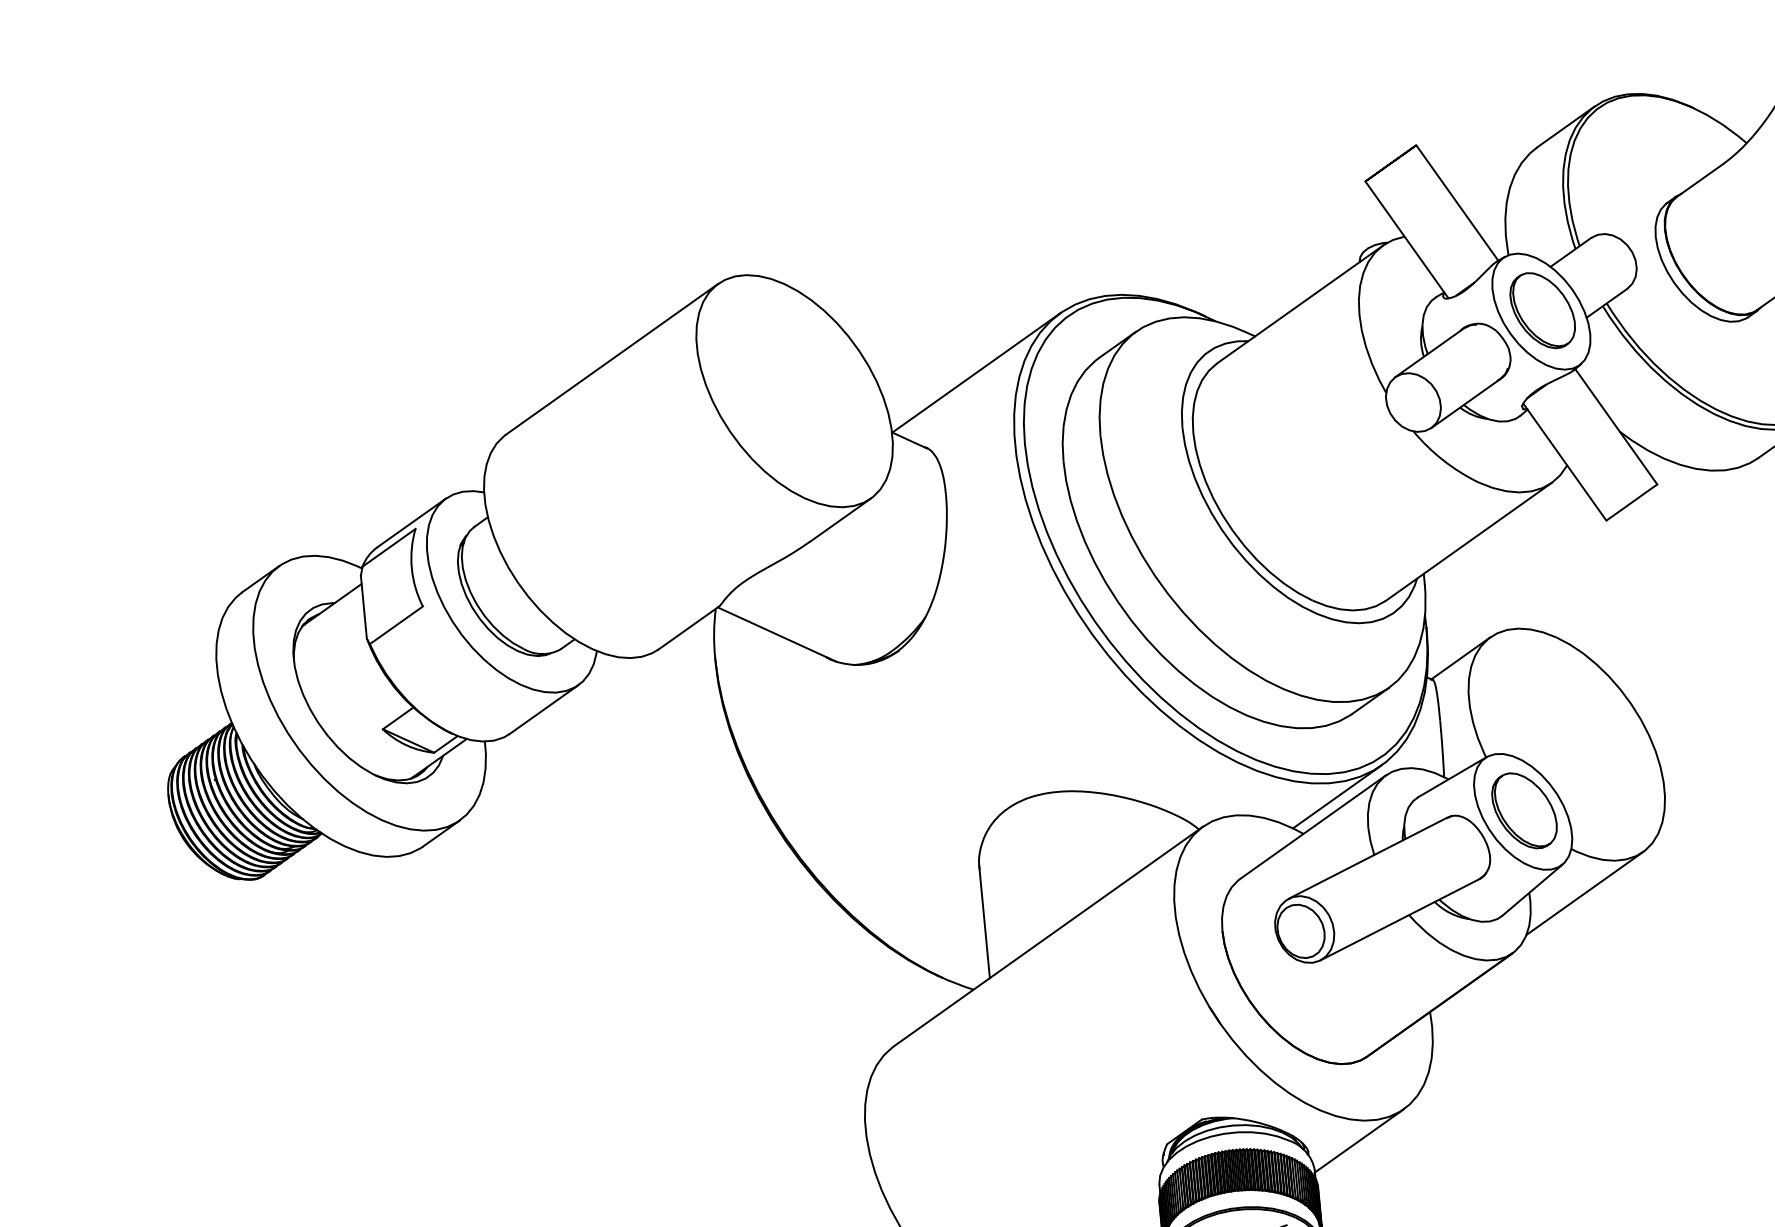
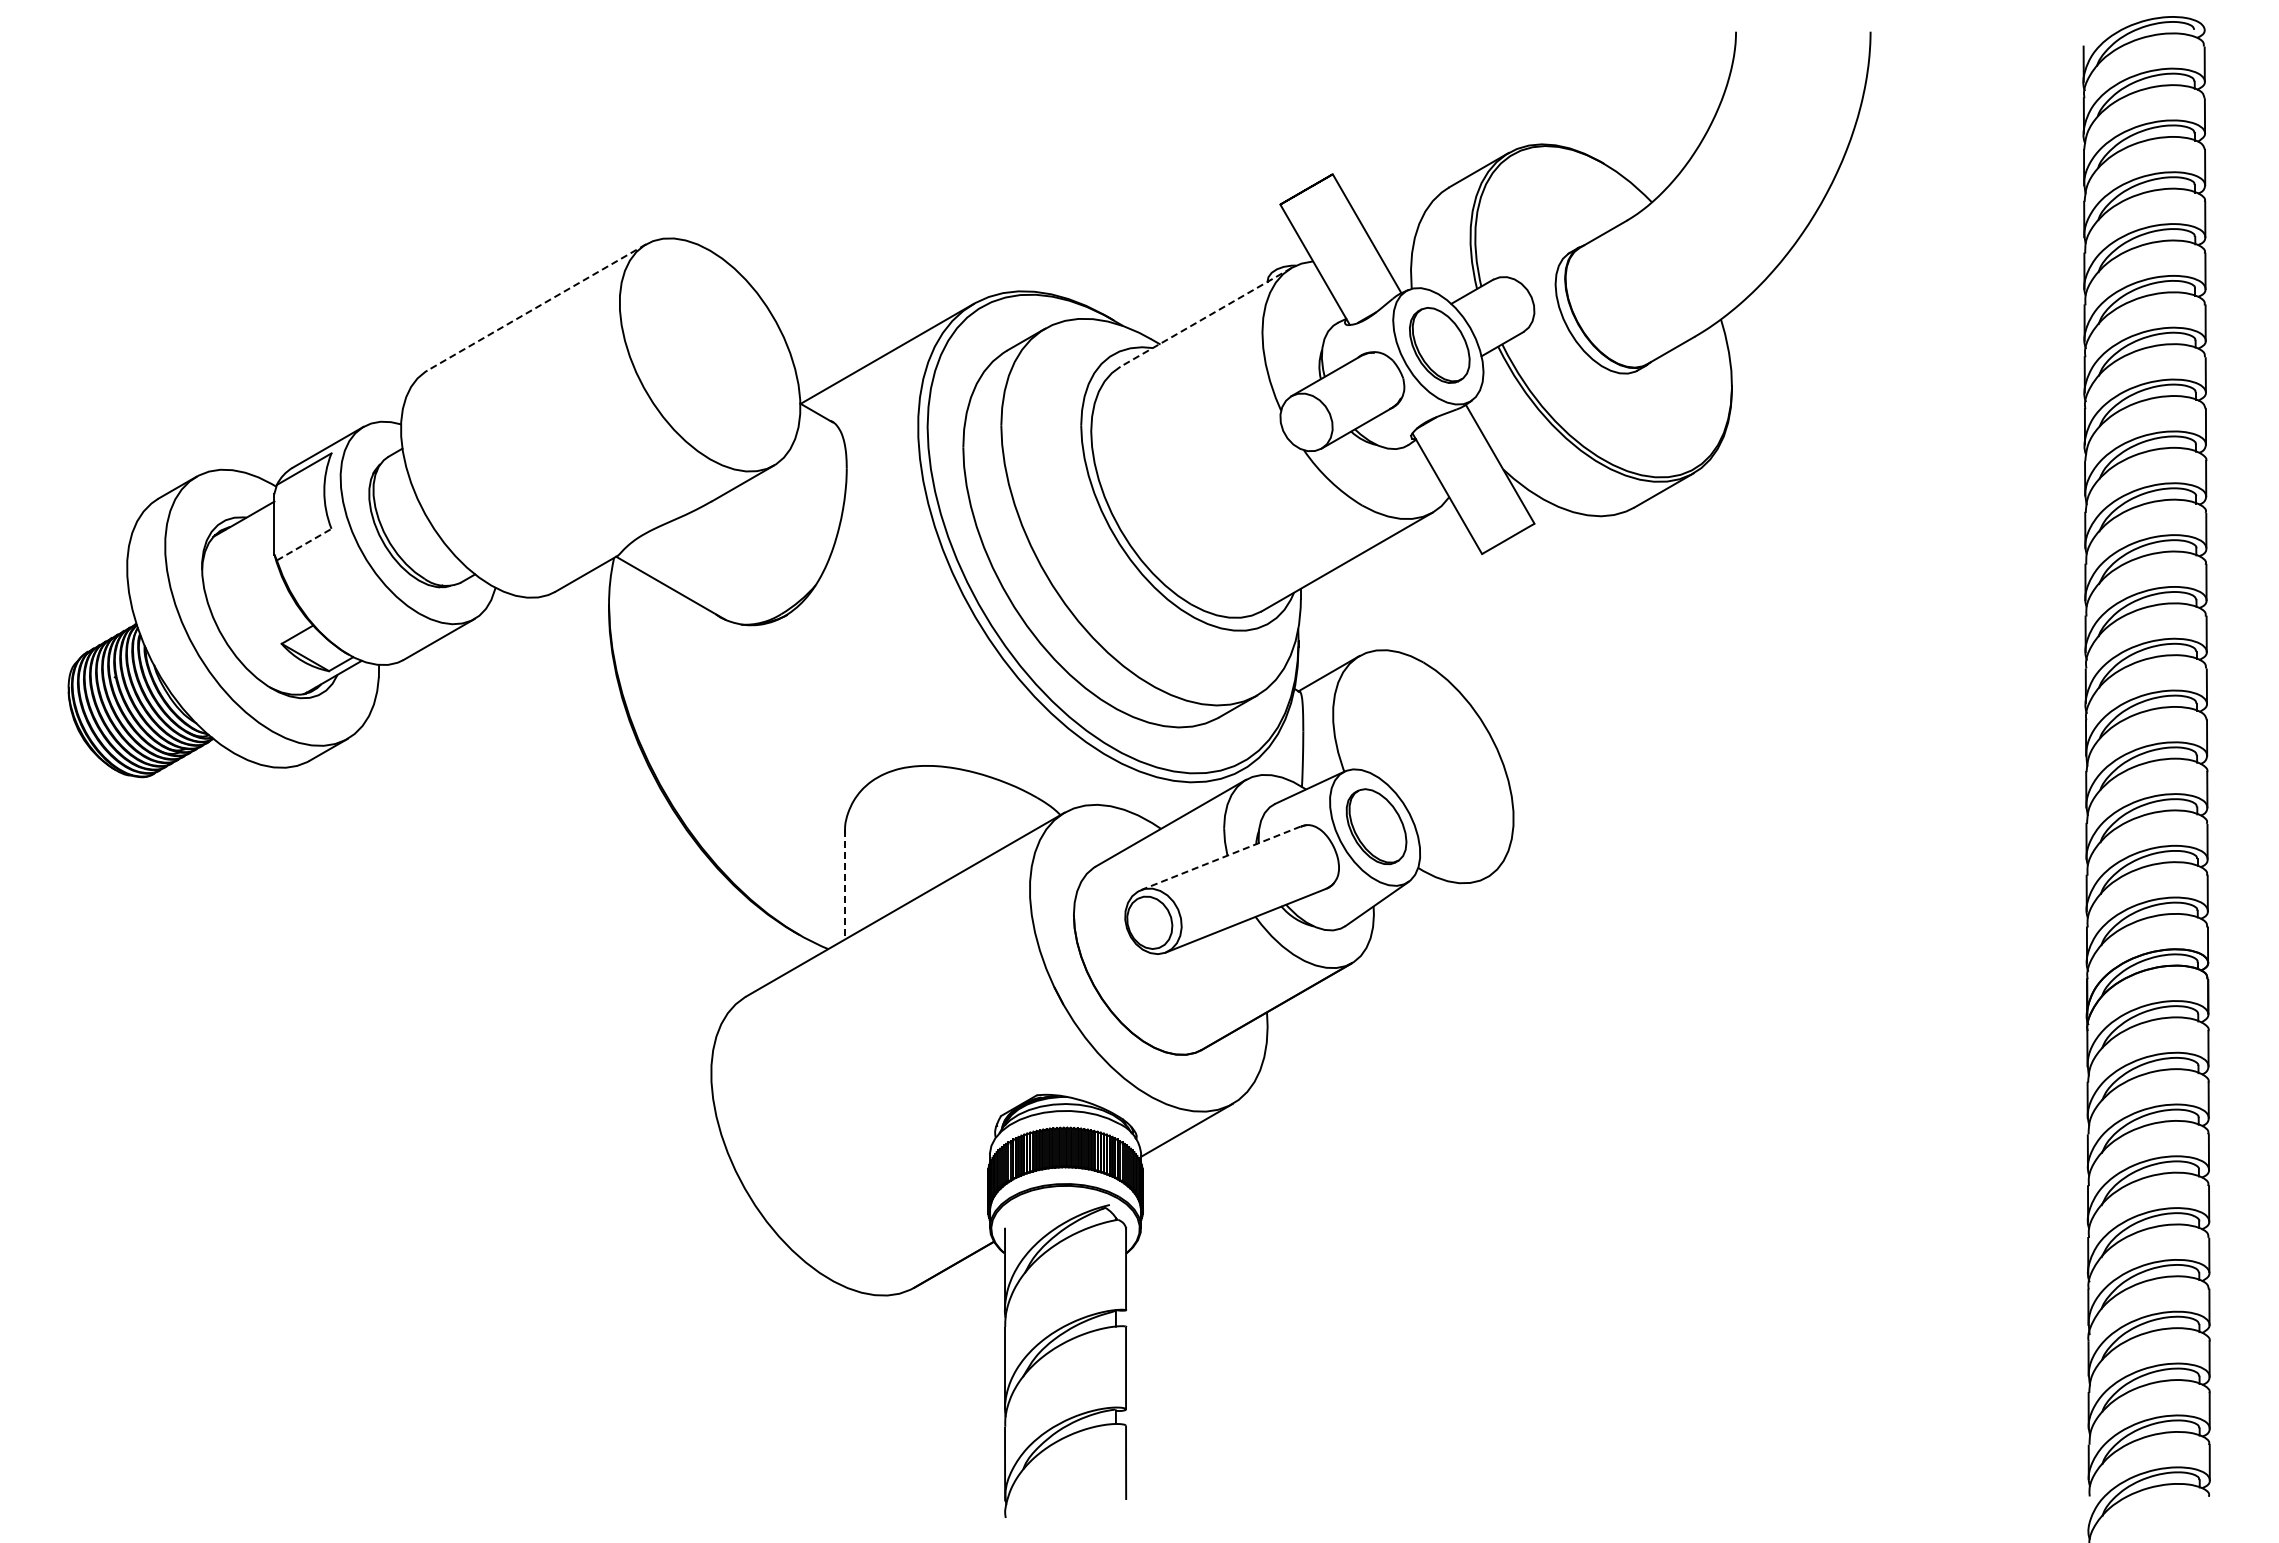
line: (1300, 304) -> (1206, 317), solid -> dashed
line: (611, 359) -> (536, 307), solid -> dashed
line: (396, 625) -> (304, 544), solid -> dashed
line: (1336, 796) -> (1196, 795), removed
line: (1367, 858) -> (1220, 858), solid -> dashed
line: (1585, 892) -> (1427, 911), removed
line: (985, 921) -> (845, 884), solid -> dashed

